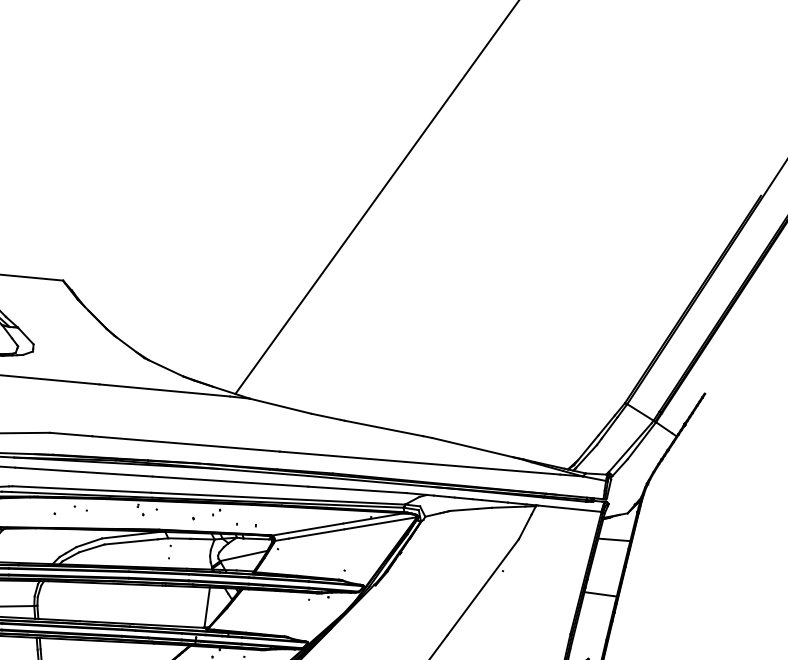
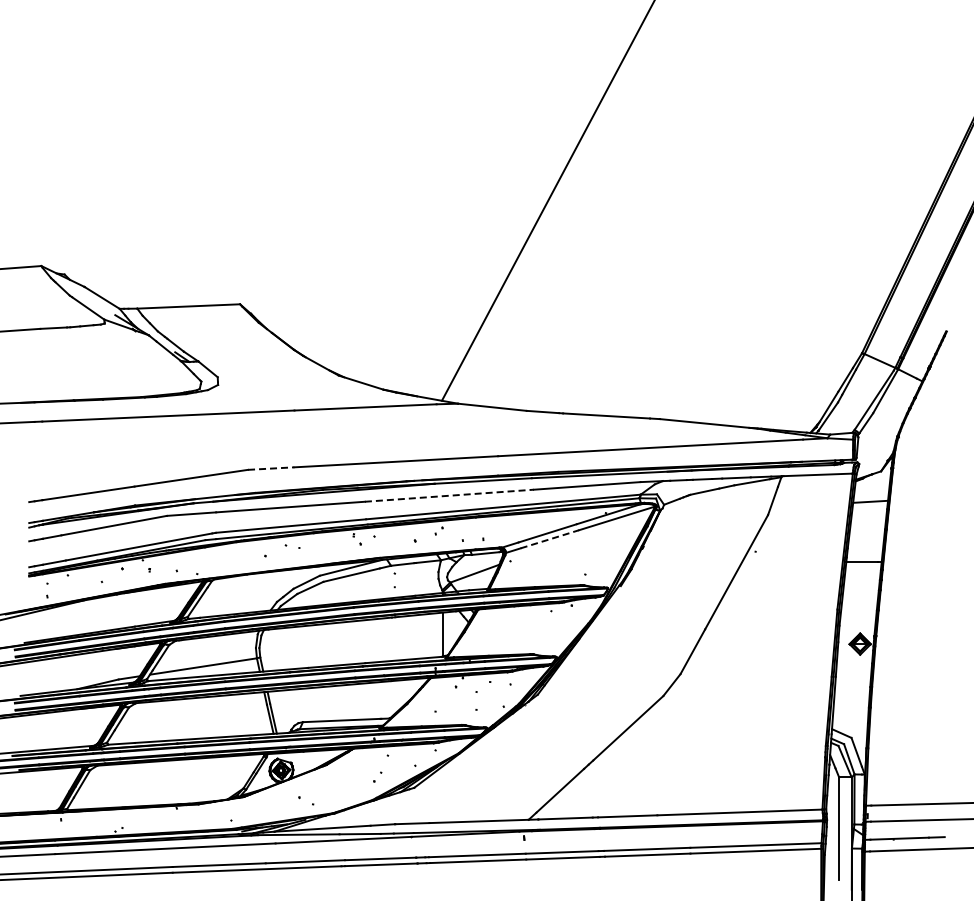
line: (71, 434) -> (271, 468), solid -> dashed
line: (230, 481) -> (449, 495), solid -> dashed
line: (316, 534) -> (549, 539), solid -> dashed

